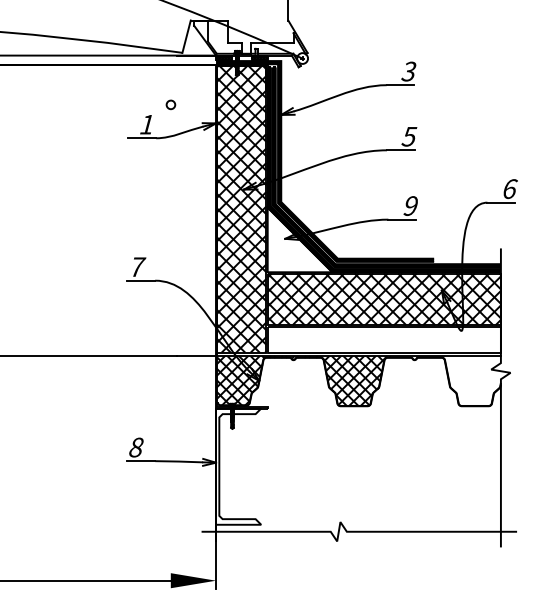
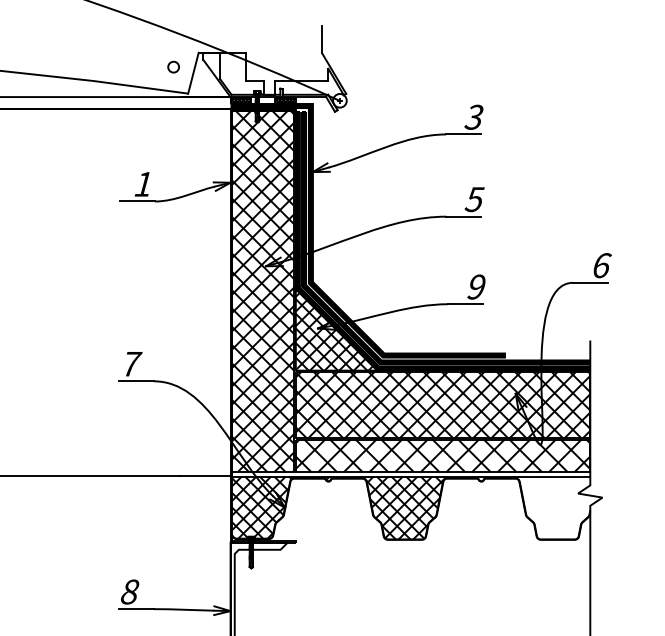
part: (170, 104) -> (173, 66), moved
hatch: (297, 241) -> (333, 331), added
hatch: (383, 339) -> (442, 455), added

